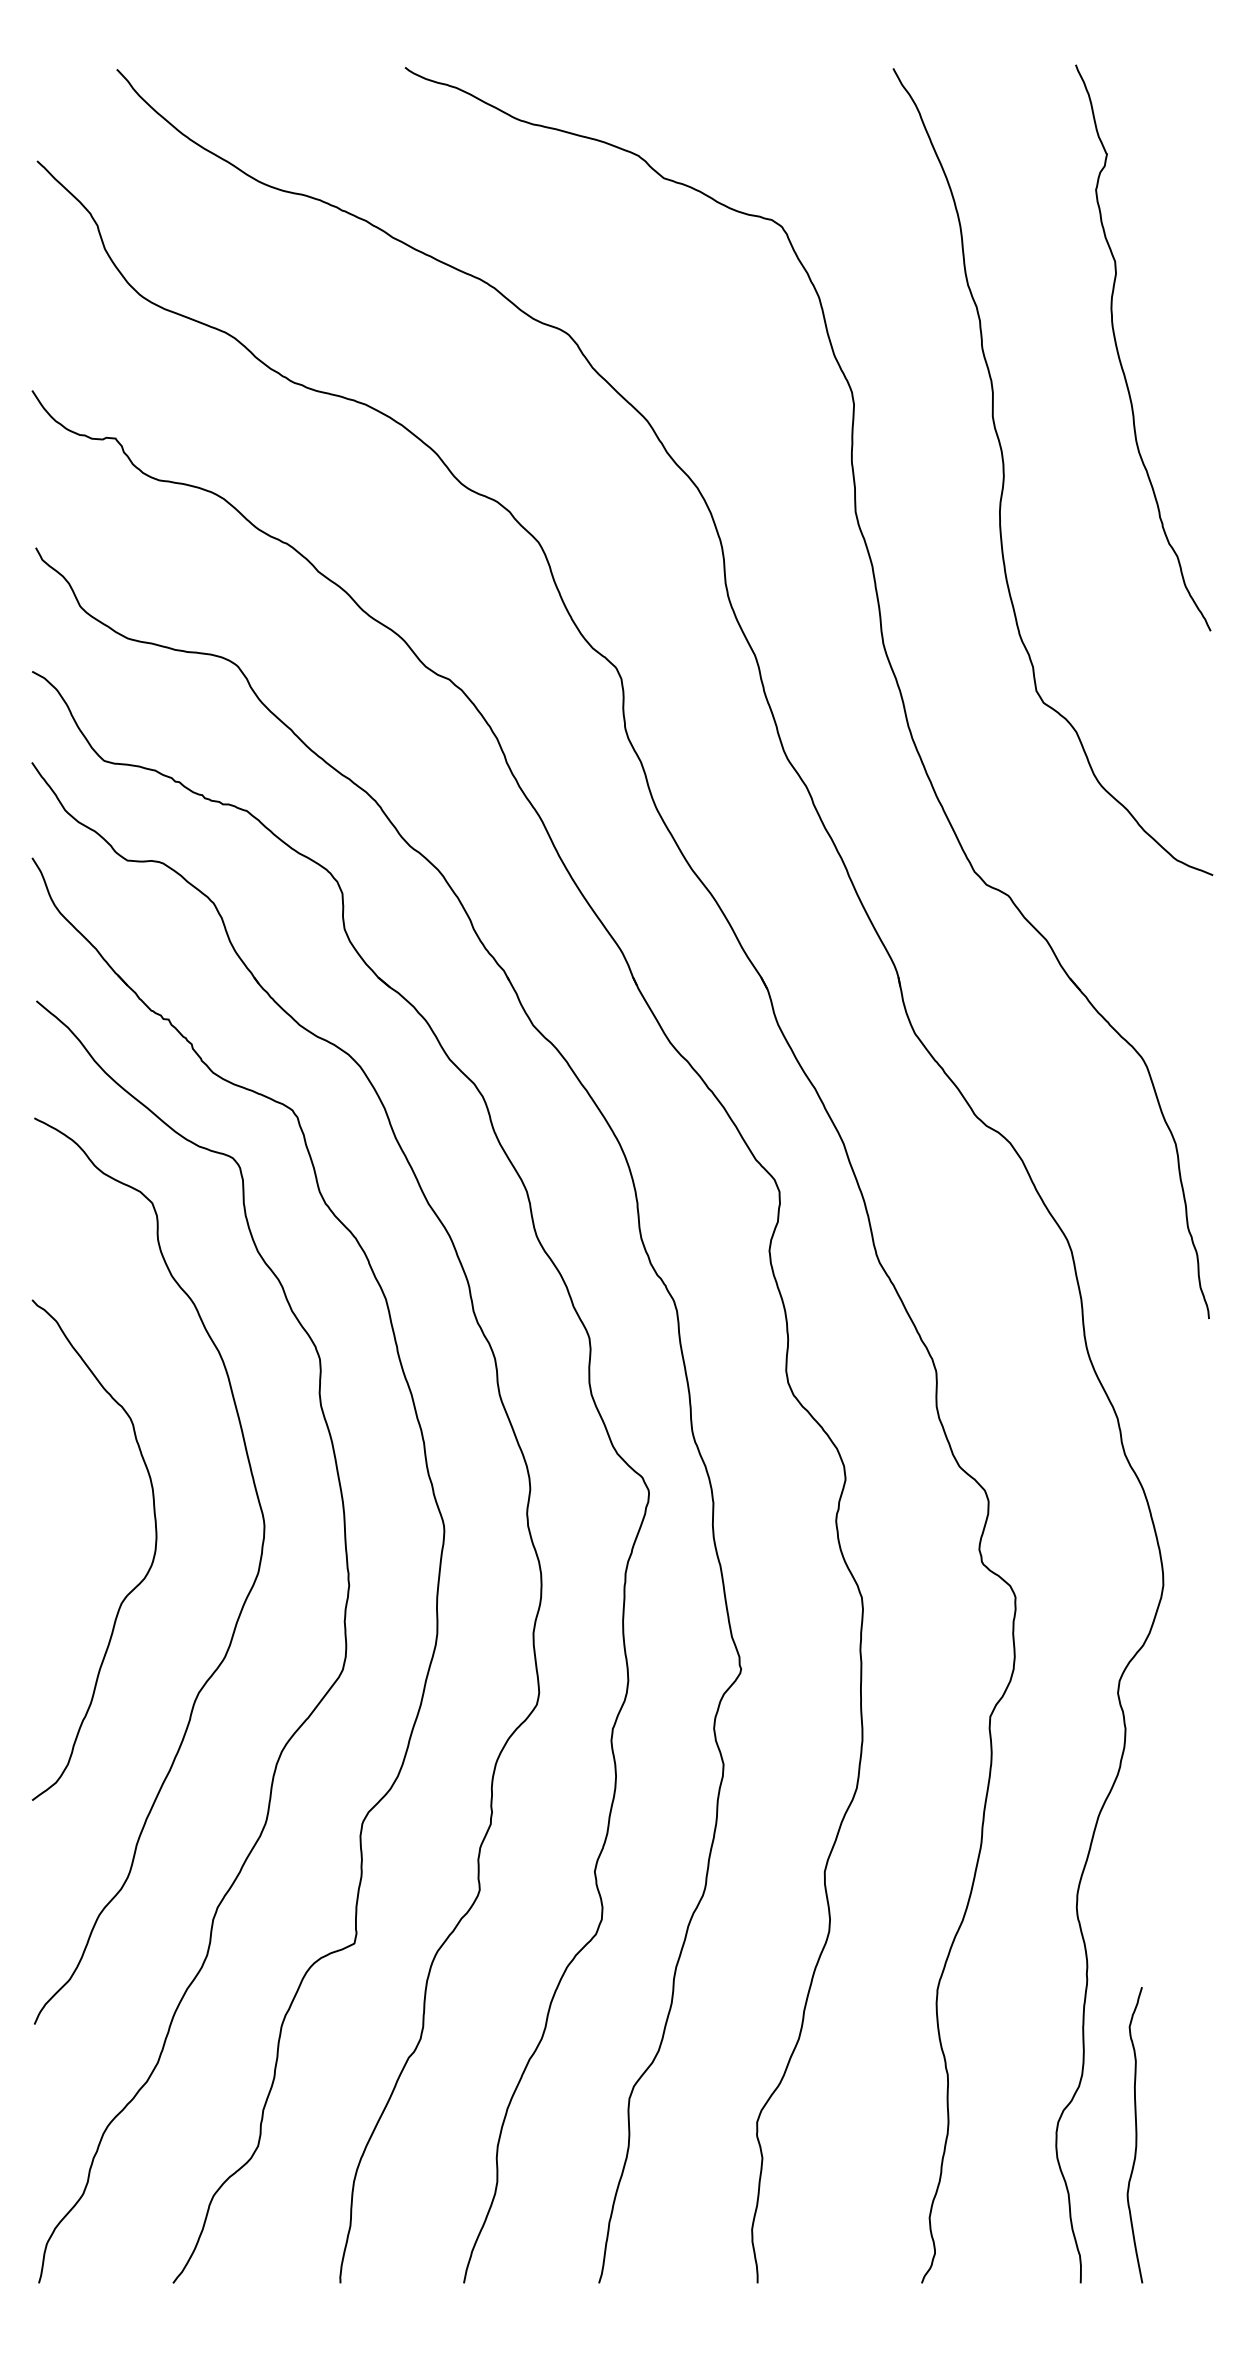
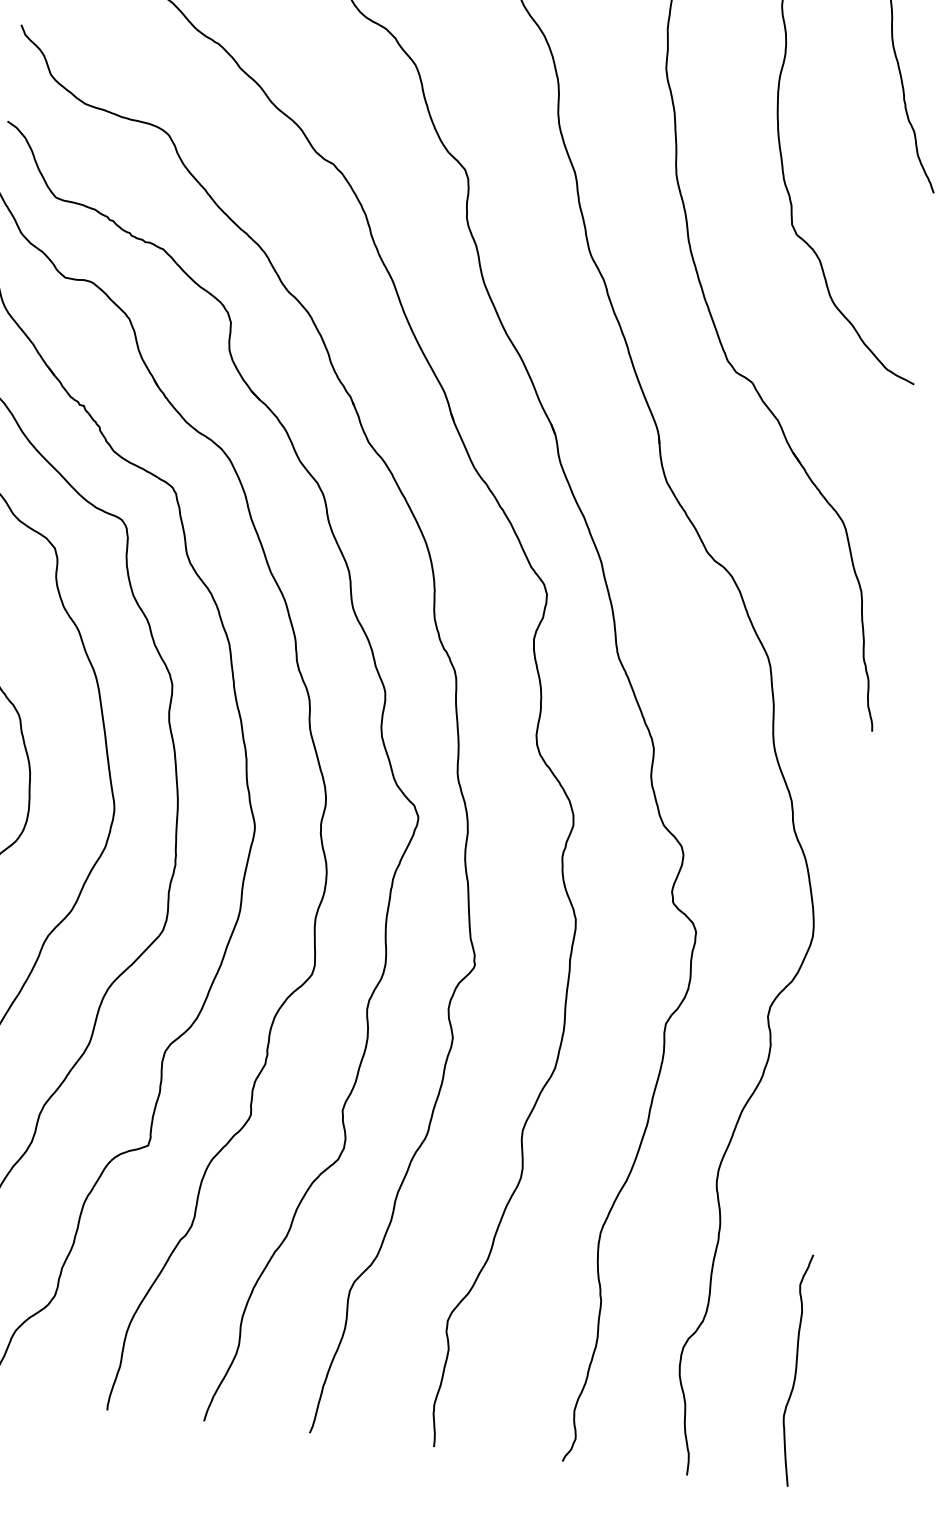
curve: (1135, 2135) -> (795, 1370), moved

